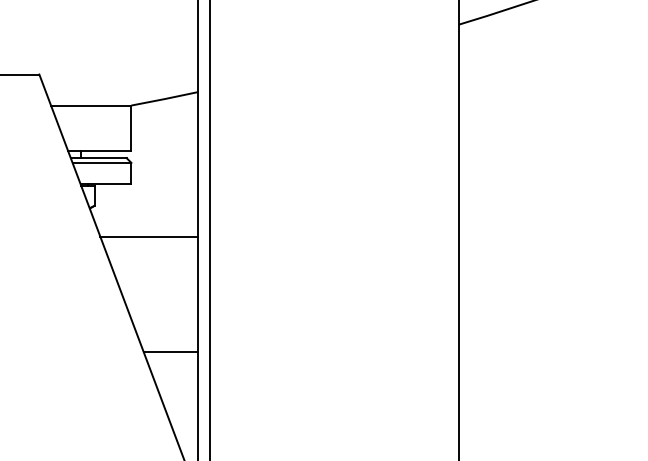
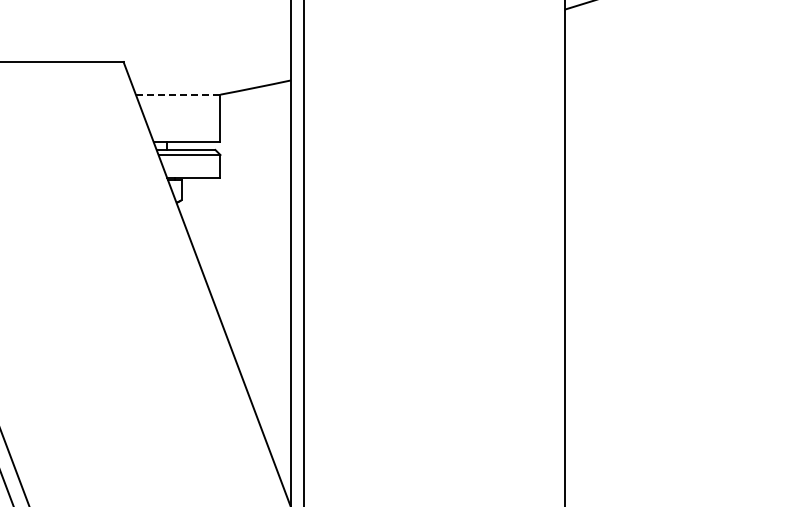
line: (90, 105) -> (177, 94), solid -> dashed
line: (148, 236) -> (238, 232), removed
line: (170, 352) -> (261, 354), removed

